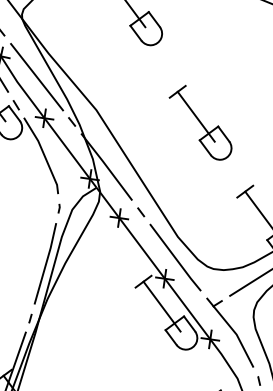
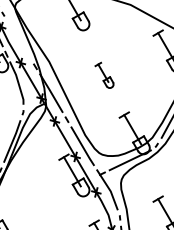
line: (37, 77) -> (19, 40), removed
part: (200, 123) -> (104, 75), size x0.6

